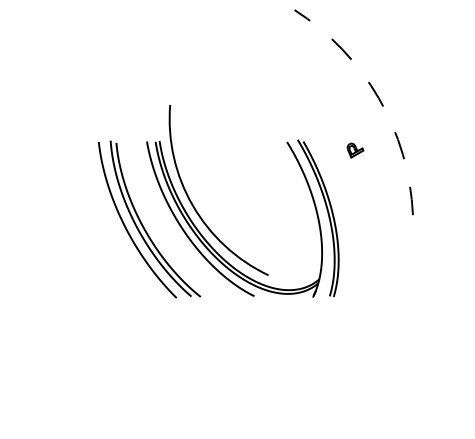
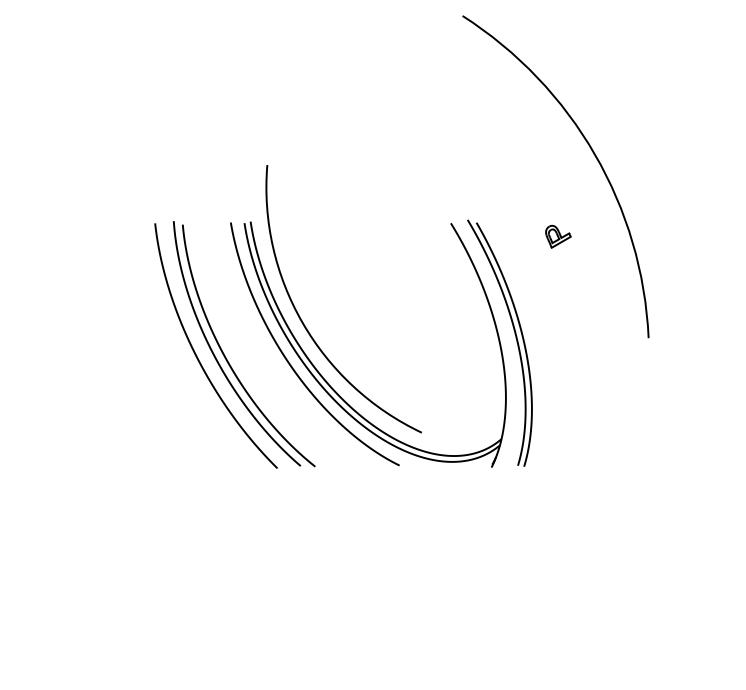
arc: (378, 98) -> (594, 154), dashed -> solid

